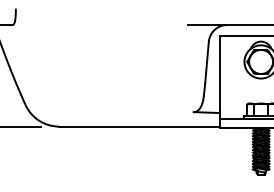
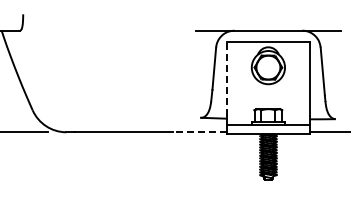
line: (219, 72) -> (226, 78), solid -> dashed
line: (192, 126) -> (199, 132), solid -> dashed

